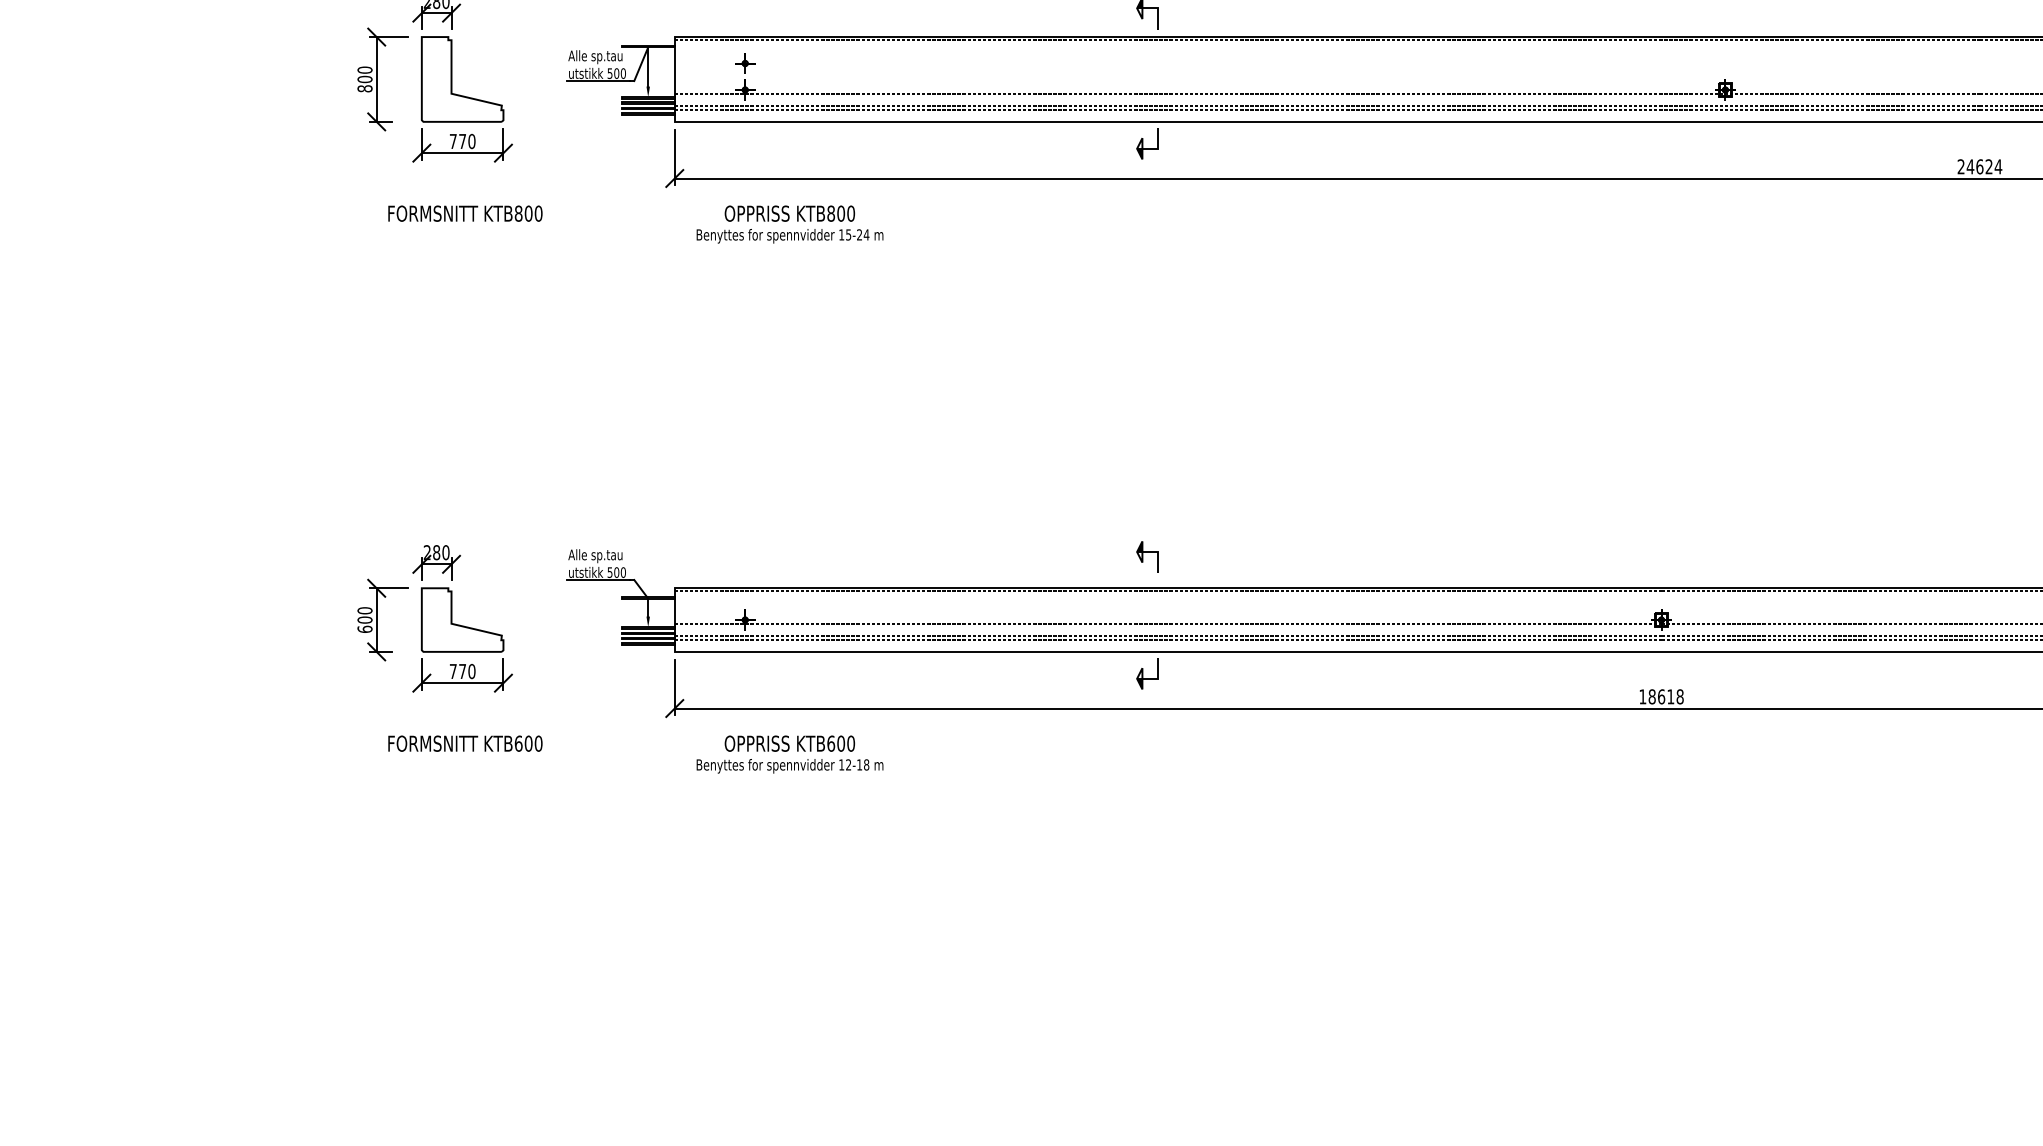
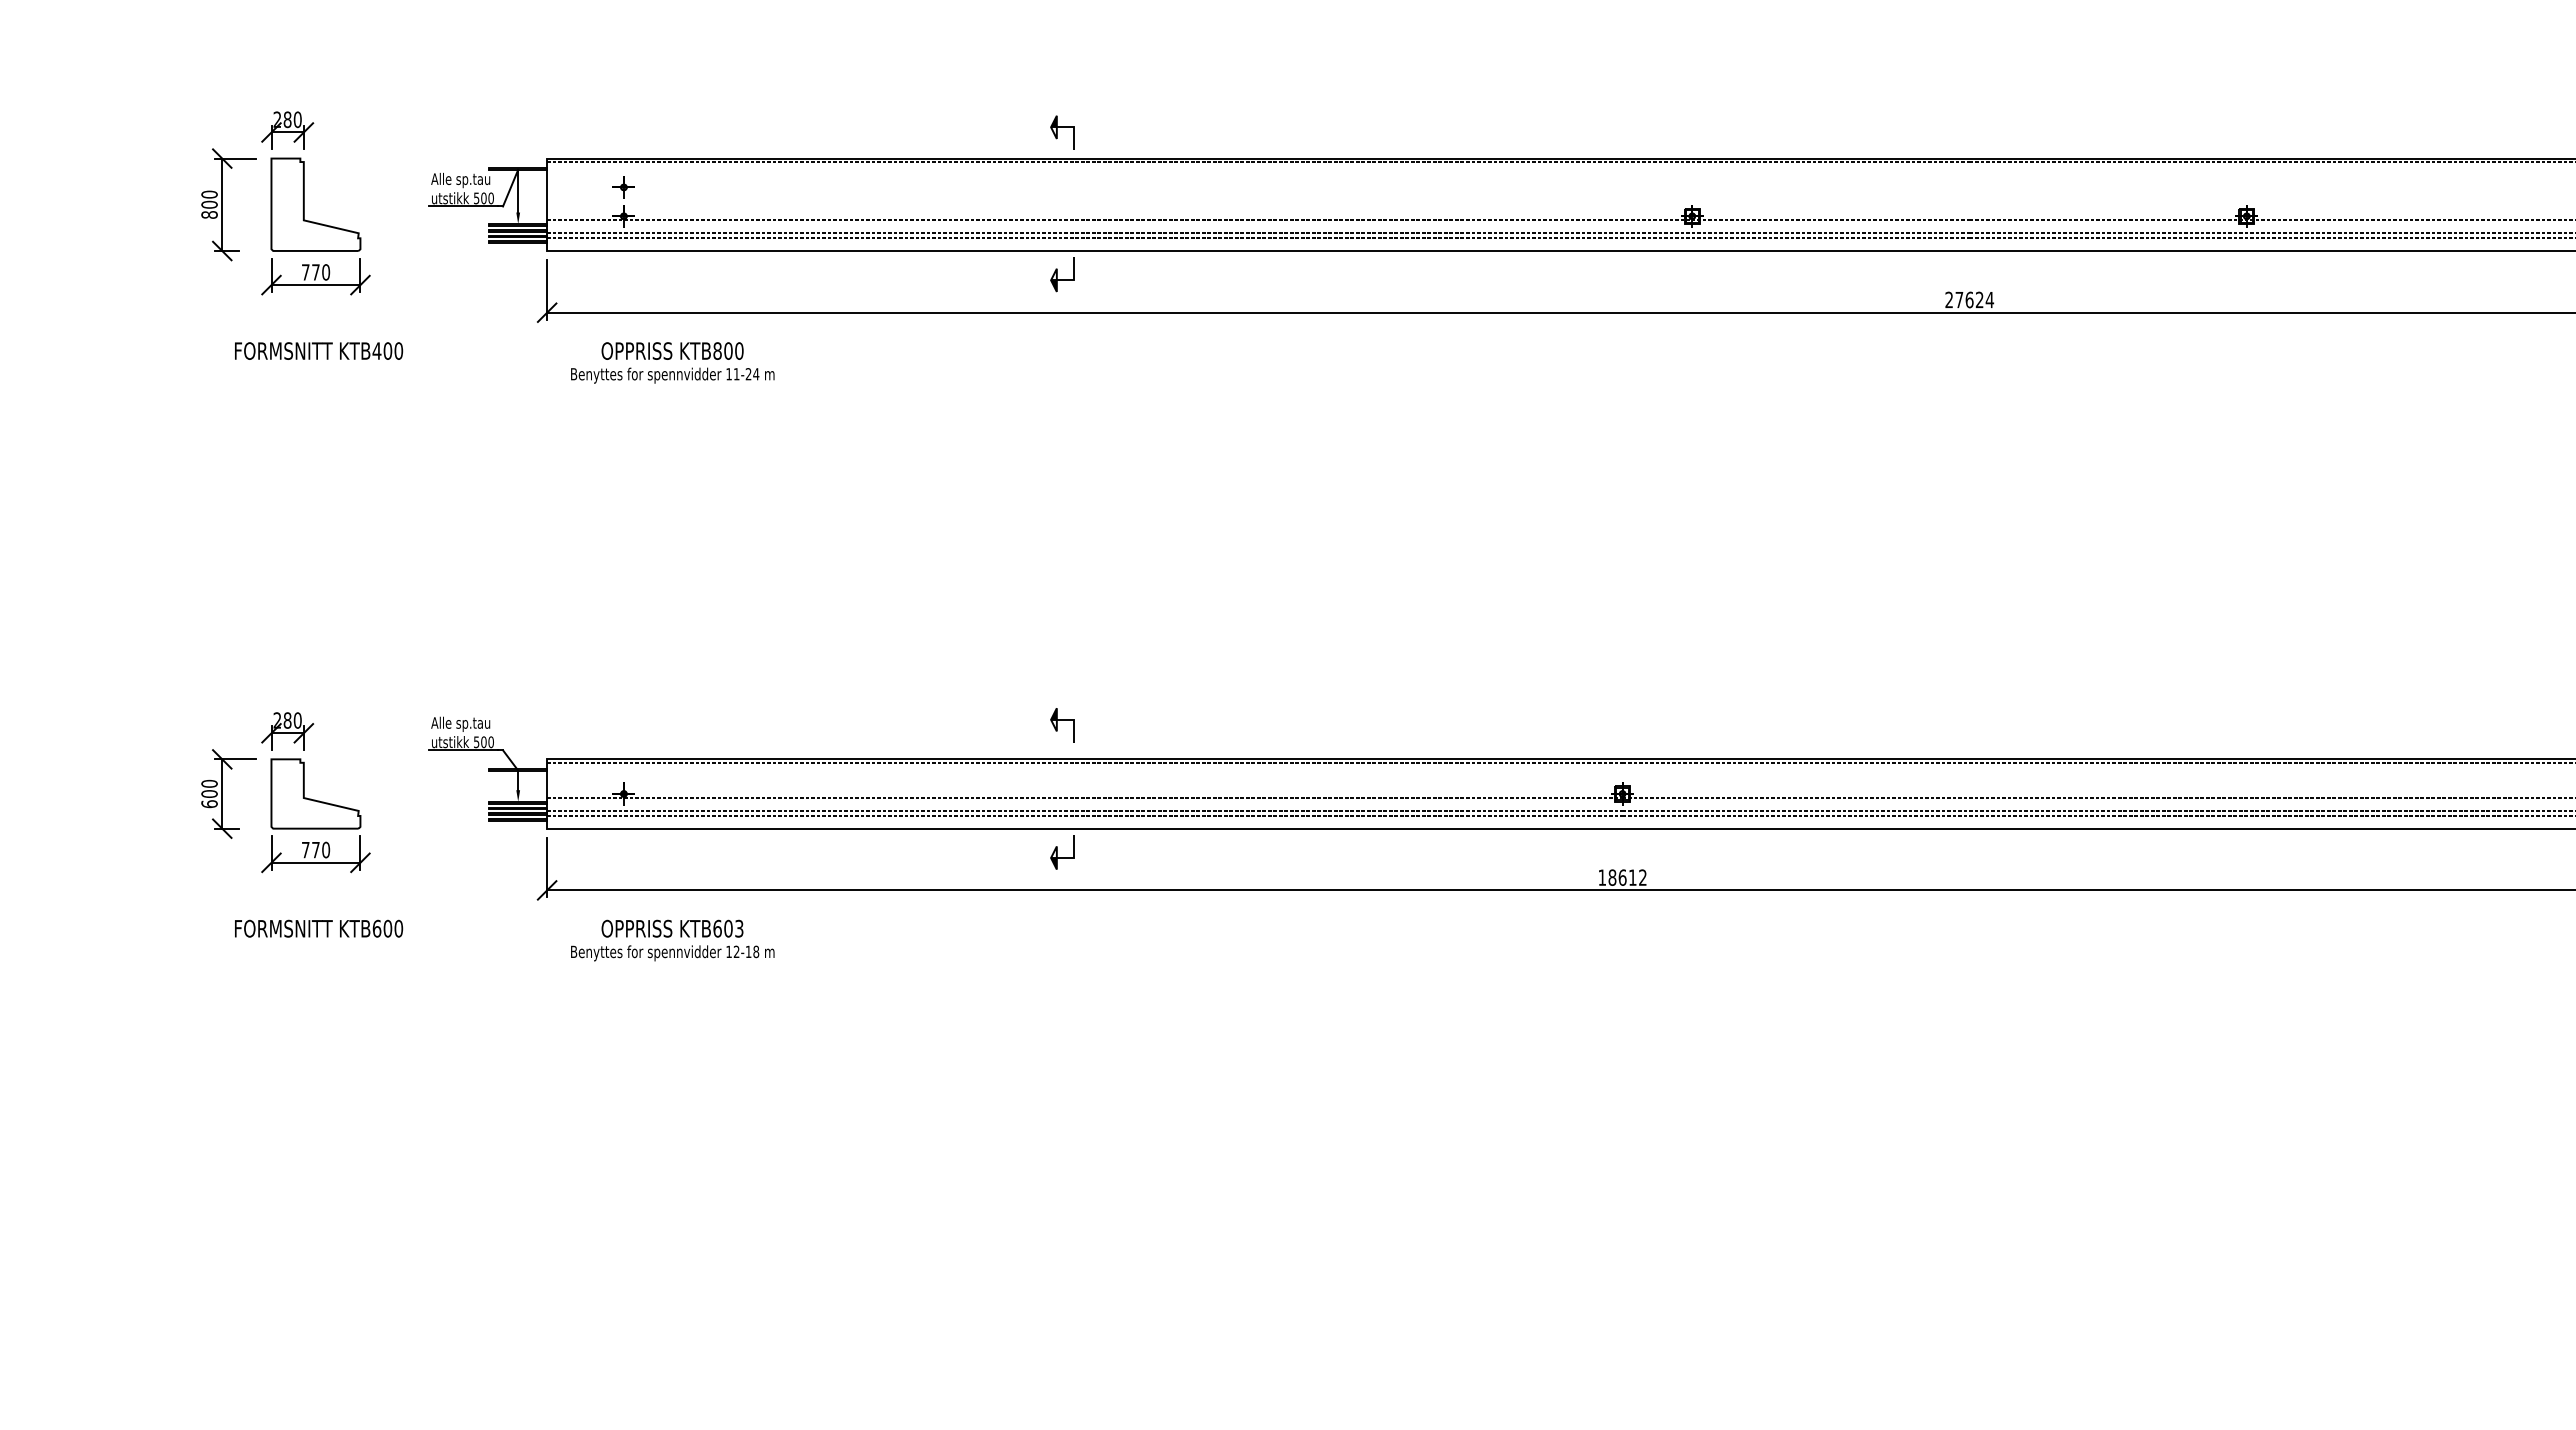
text: (1970, 167) -> (1959, 300), 24624 -> 27624
text: (518, 213) -> (376, 350), KTB800 -> KTB400
text: (848, 235) -> (736, 374), 15-24 -> 11-24
text: (1679, 696) -> (1642, 877), 18618 -> 18612
text: (851, 743) -> (739, 928), KTB600 -> KTB603

